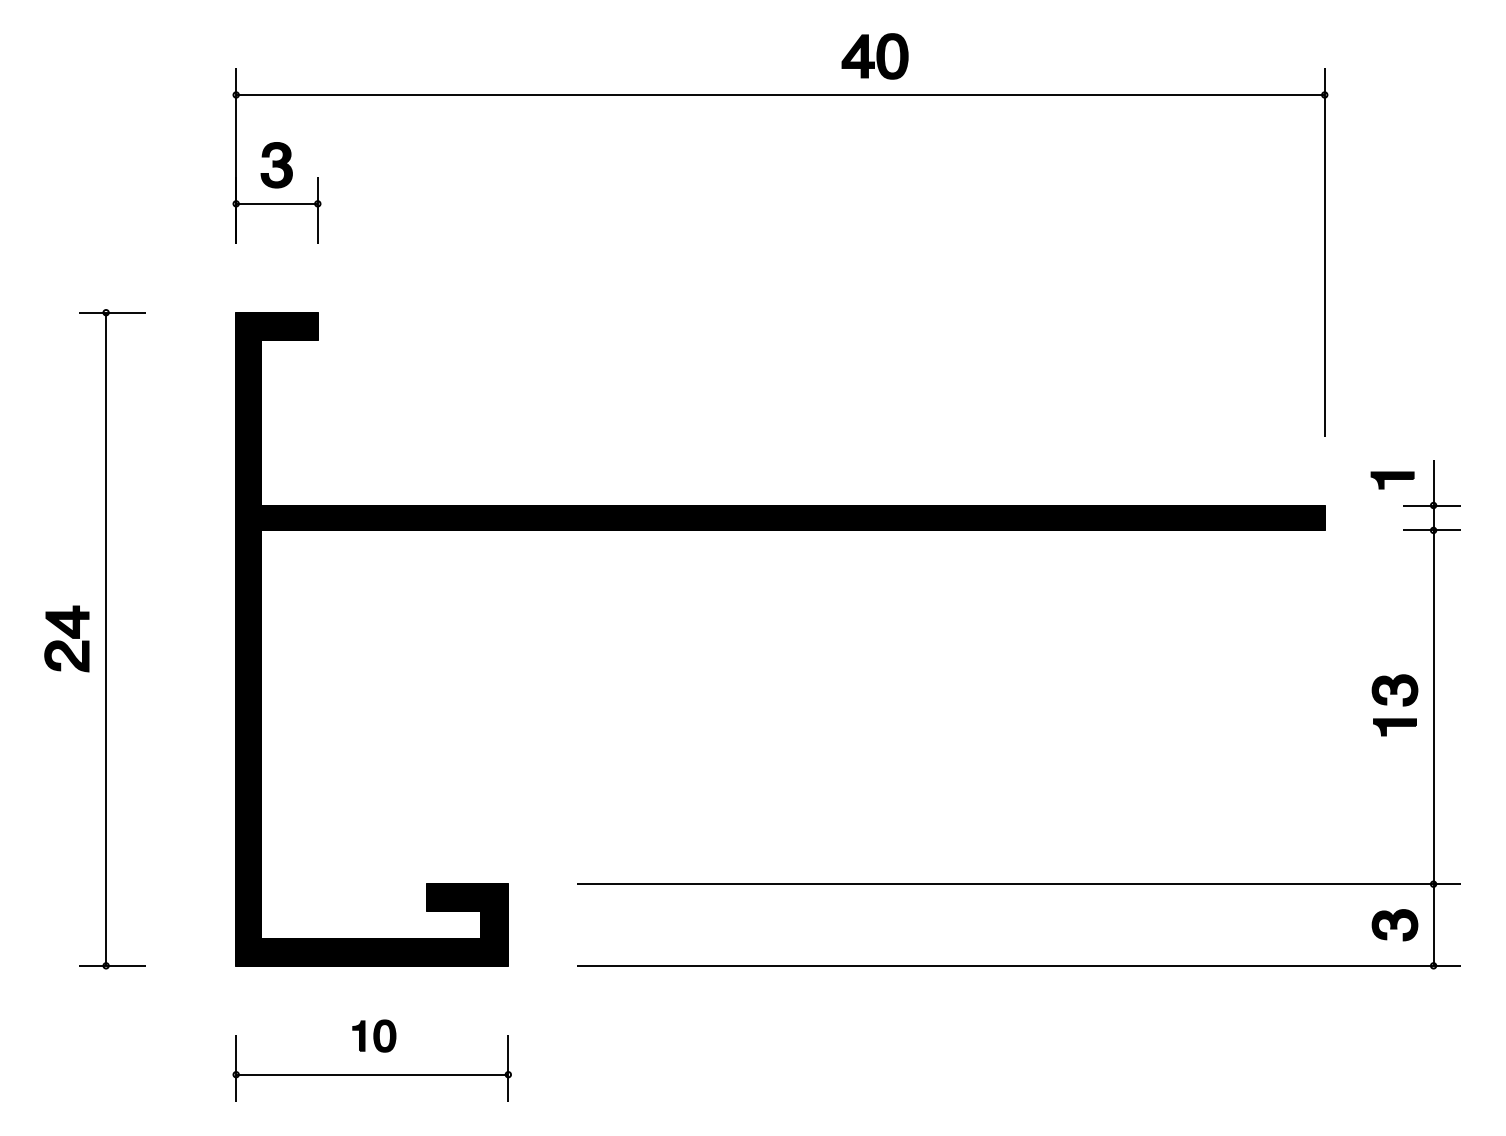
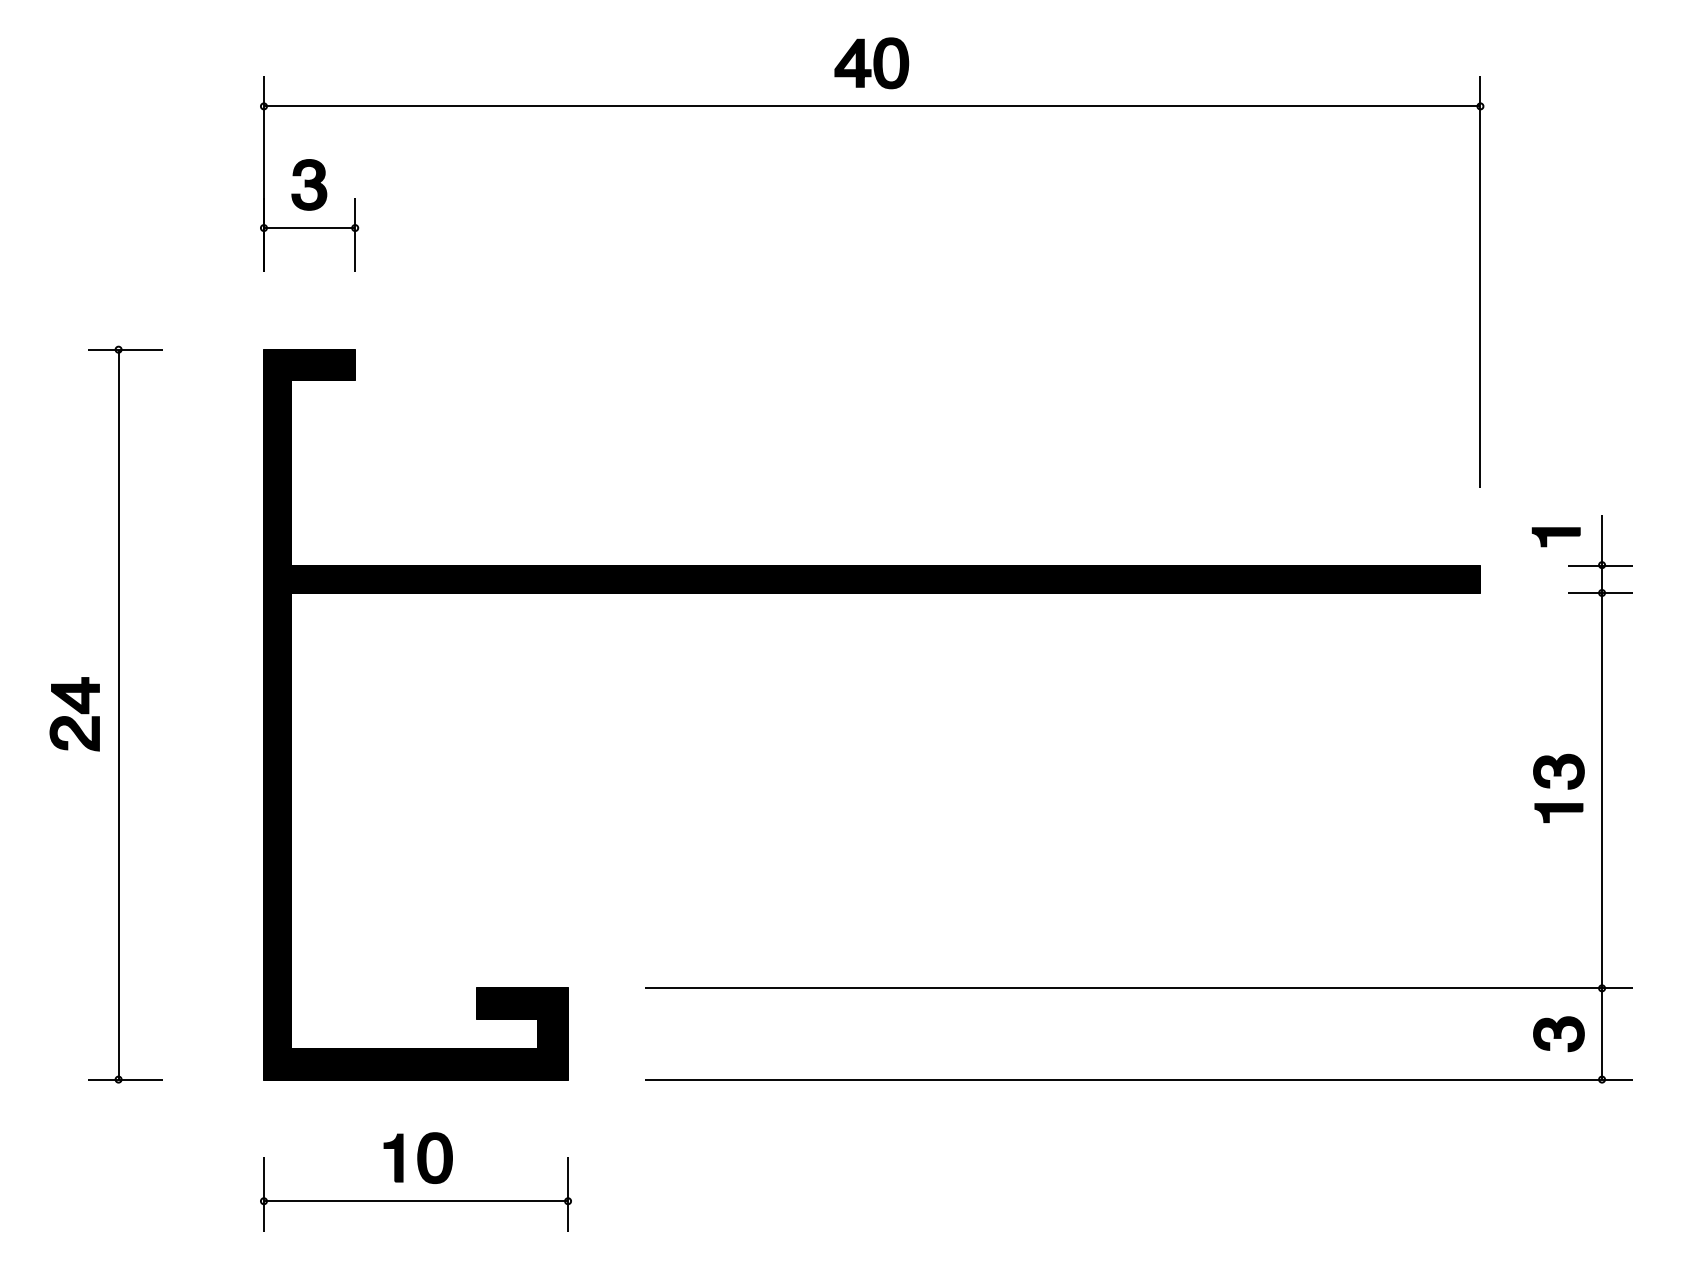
part: (874, 56) -> (871, 63), moved
part: (374, 1035) -> (418, 1157), size x1.43

